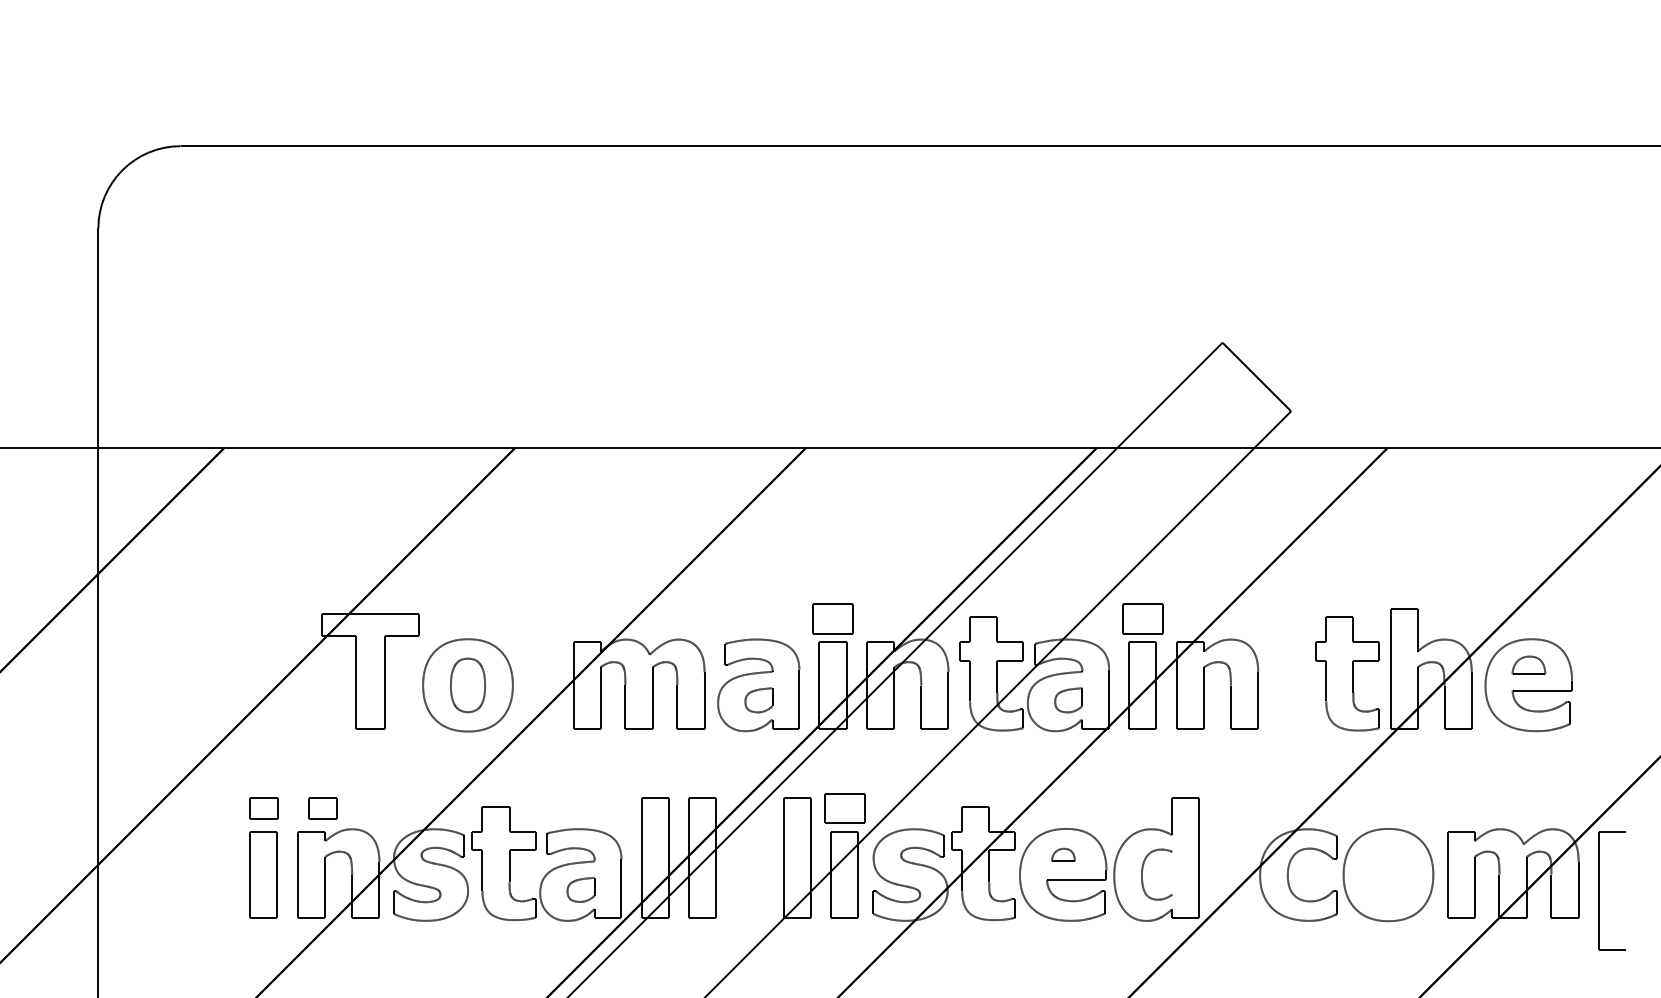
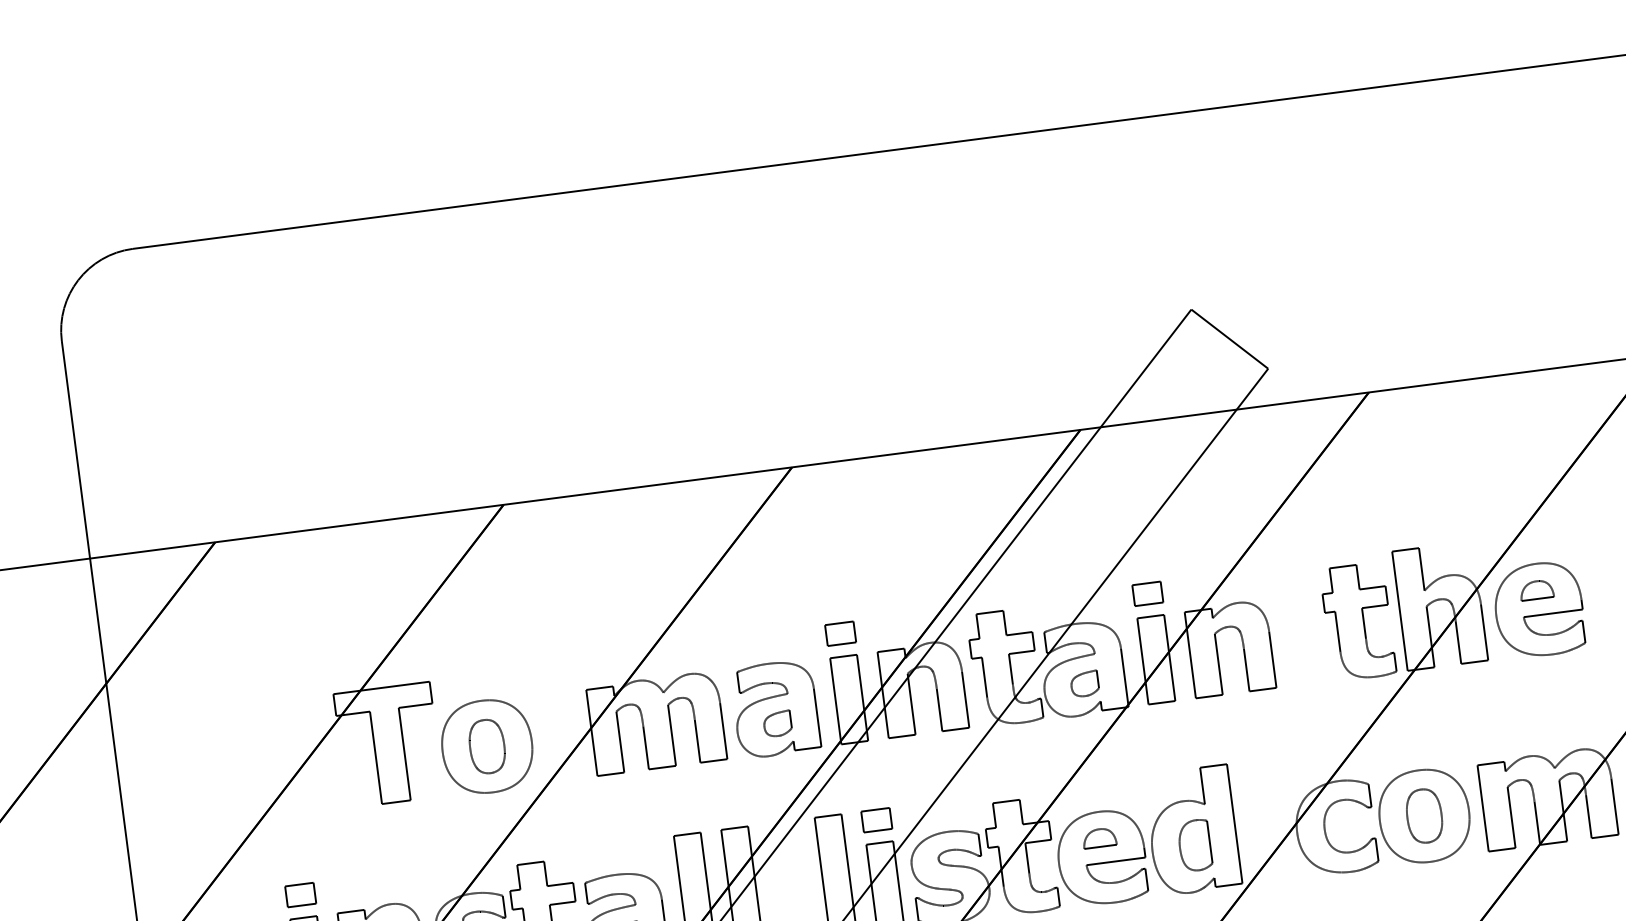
part: (832, 618) -> (840, 633), size x0.71
part: (1142, 618) -> (1147, 593), size x0.71
part: (322, 808) -> (358, 887), removed
part: (844, 808) -> (876, 820), size x0.71
part: (1063, 854) -> (1099, 837), size x1.43
line: (1172, 872) -> (1209, 841), added
part: (1388, 874) -> (1424, 815), added

